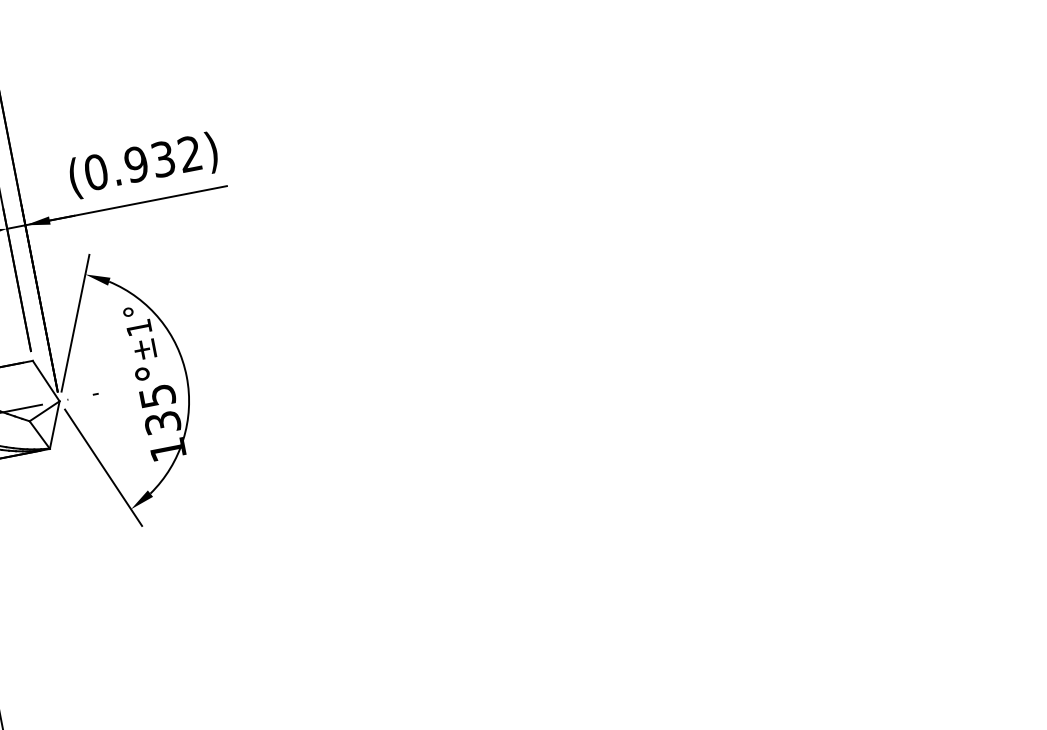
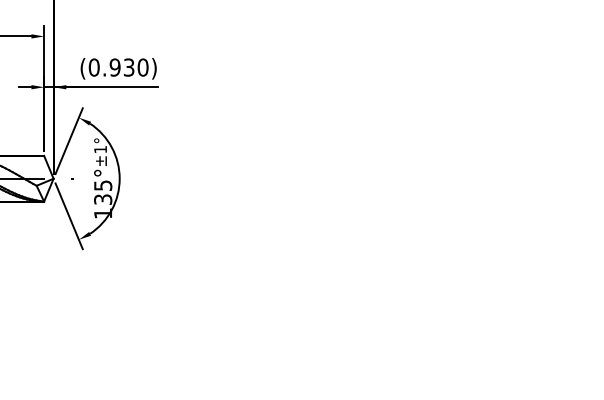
text: (188, 154) -> (142, 67), (0.932) -> (0.930)

